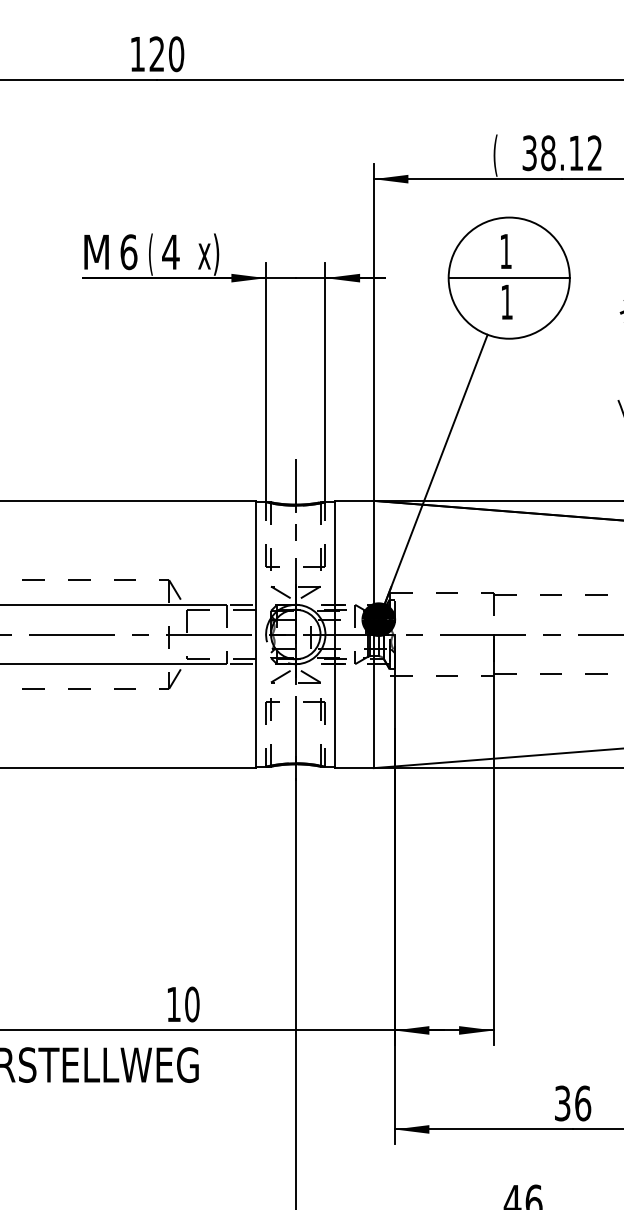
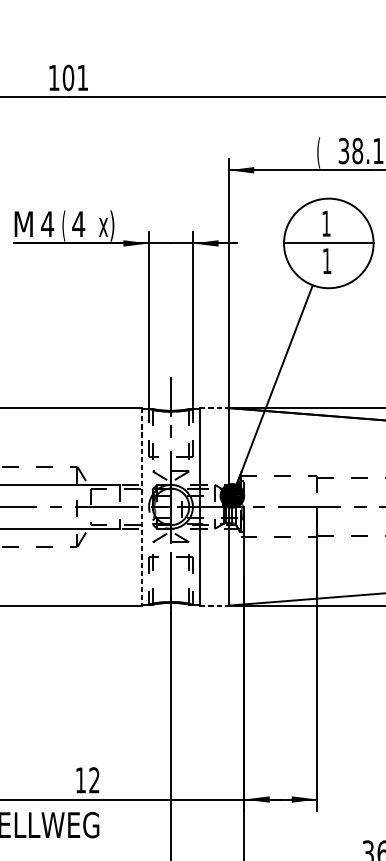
text: (166, 54) -> (75, 78), 120 -> 101
text: (128, 252) -> (47, 224), 6 -> 4
line: (355, 500) -> (215, 407), solid -> dashed
line: (256, 634) -> (141, 506), solid -> dashed
line: (355, 768) -> (215, 605), solid -> dashed
text: (192, 1004) -> (94, 780), 10 -> 12

